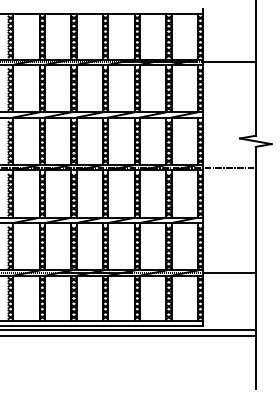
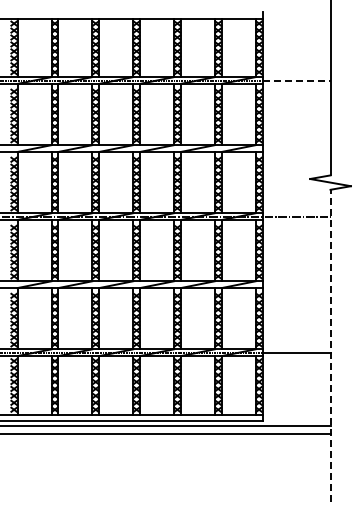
line: (230, 62) -> (297, 80), solid -> dashed
line: (255, 267) -> (330, 345), solid -> dashed

